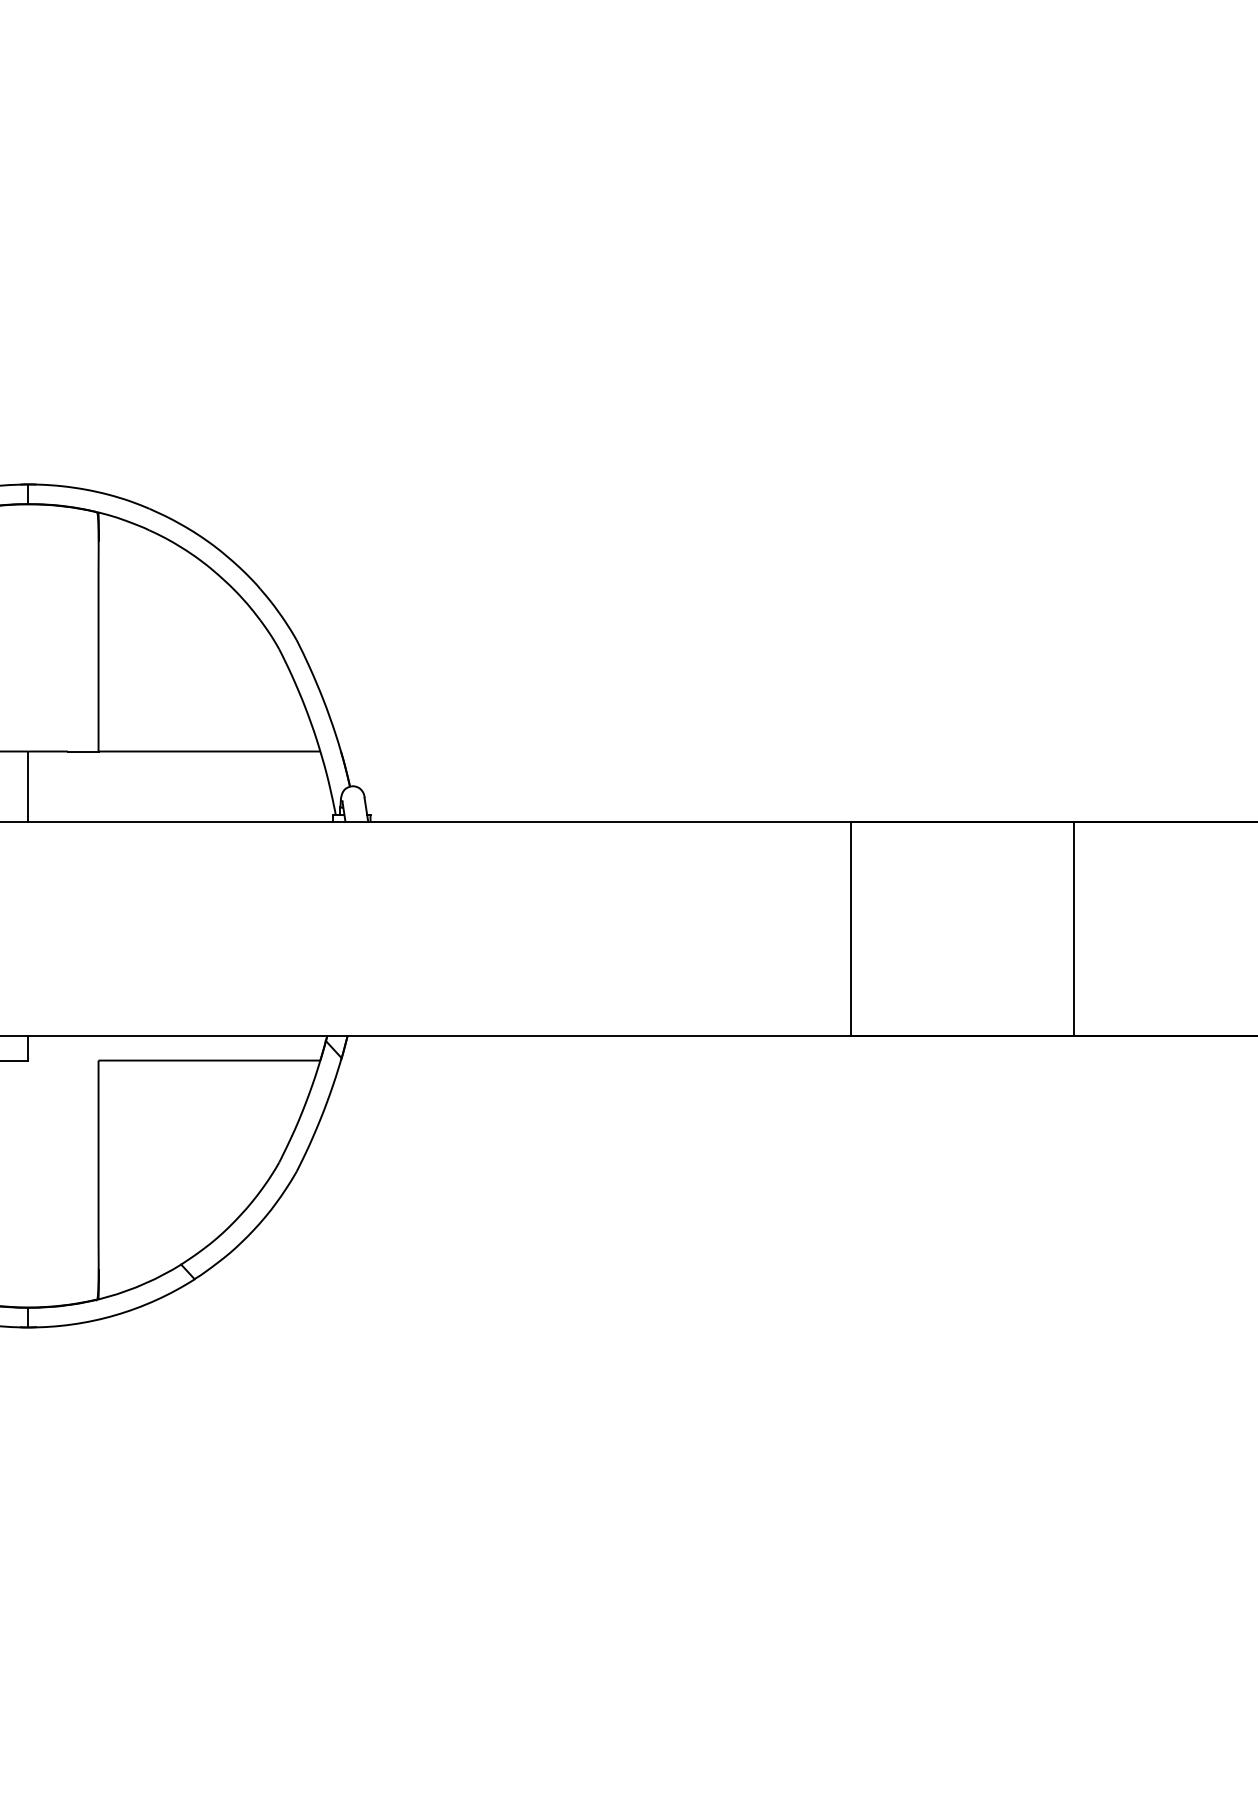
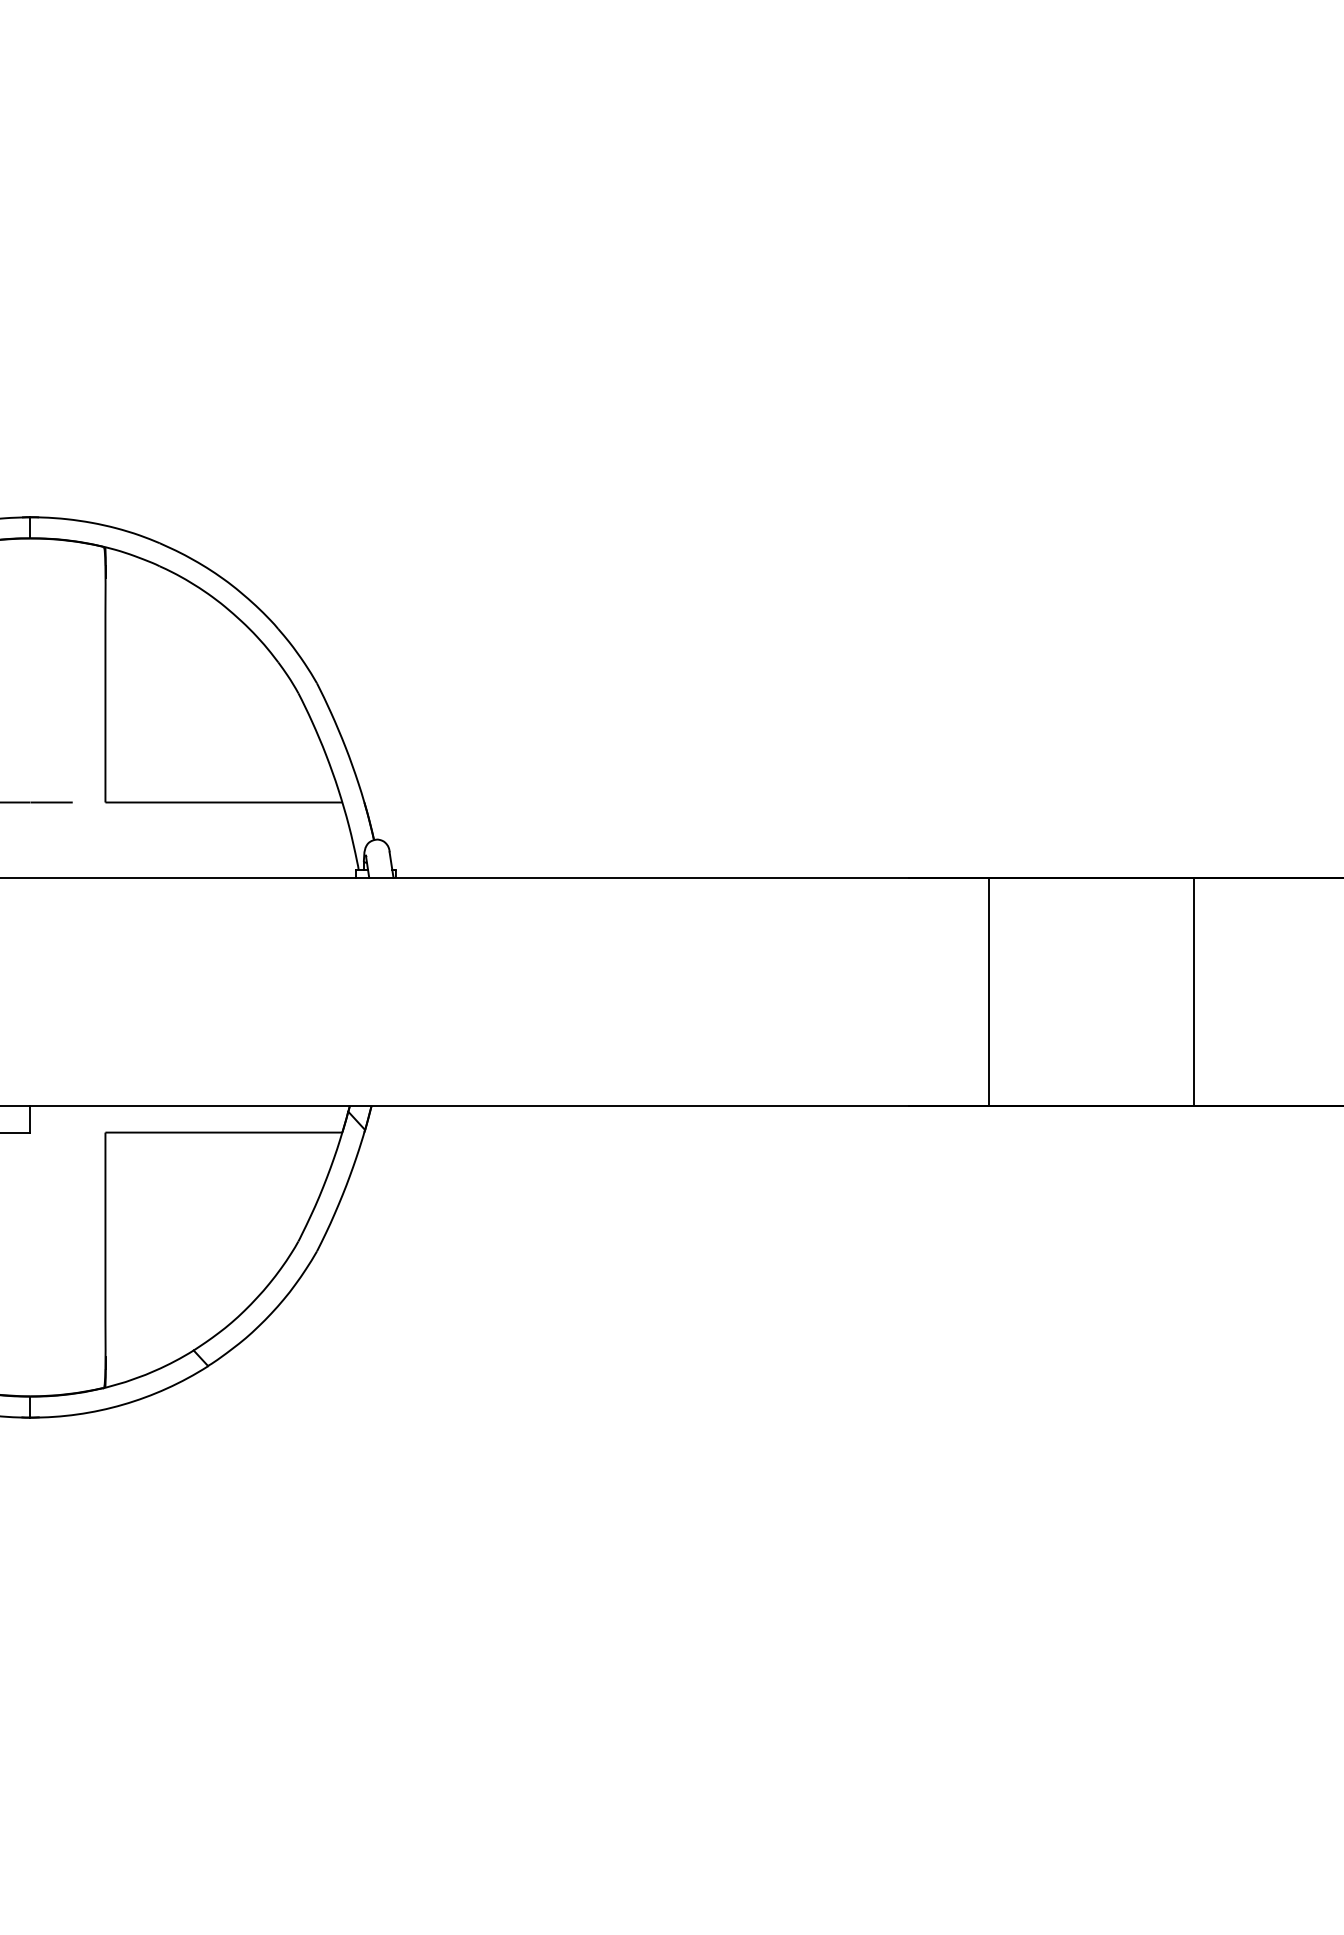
line: (82, 751) -> (88, 802), removed
line: (28, 786) -> (30, 839), removed
line: (851, 928) -> (989, 991), moved
line: (1074, 928) -> (1194, 991), moved

